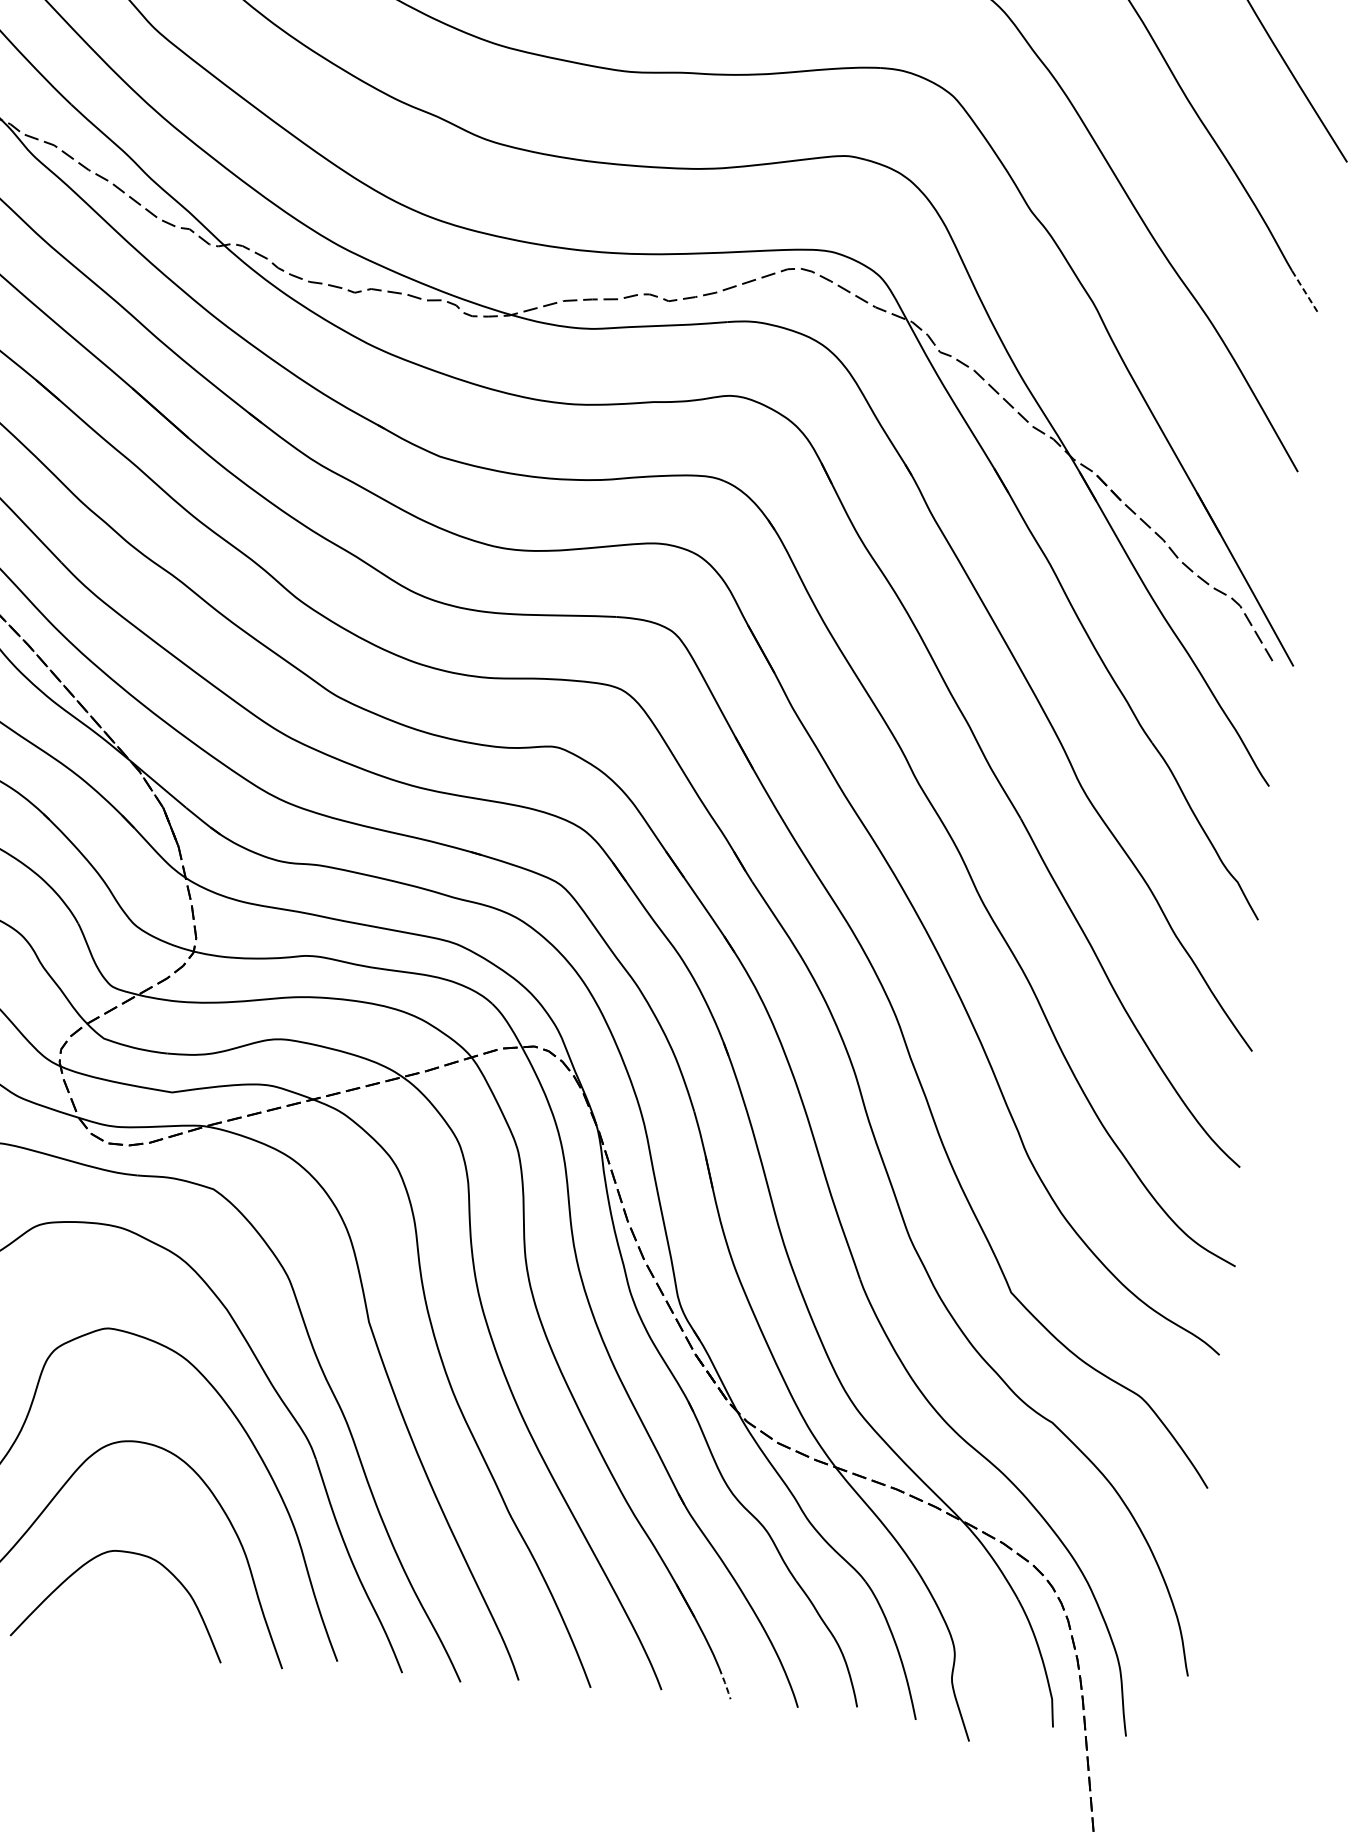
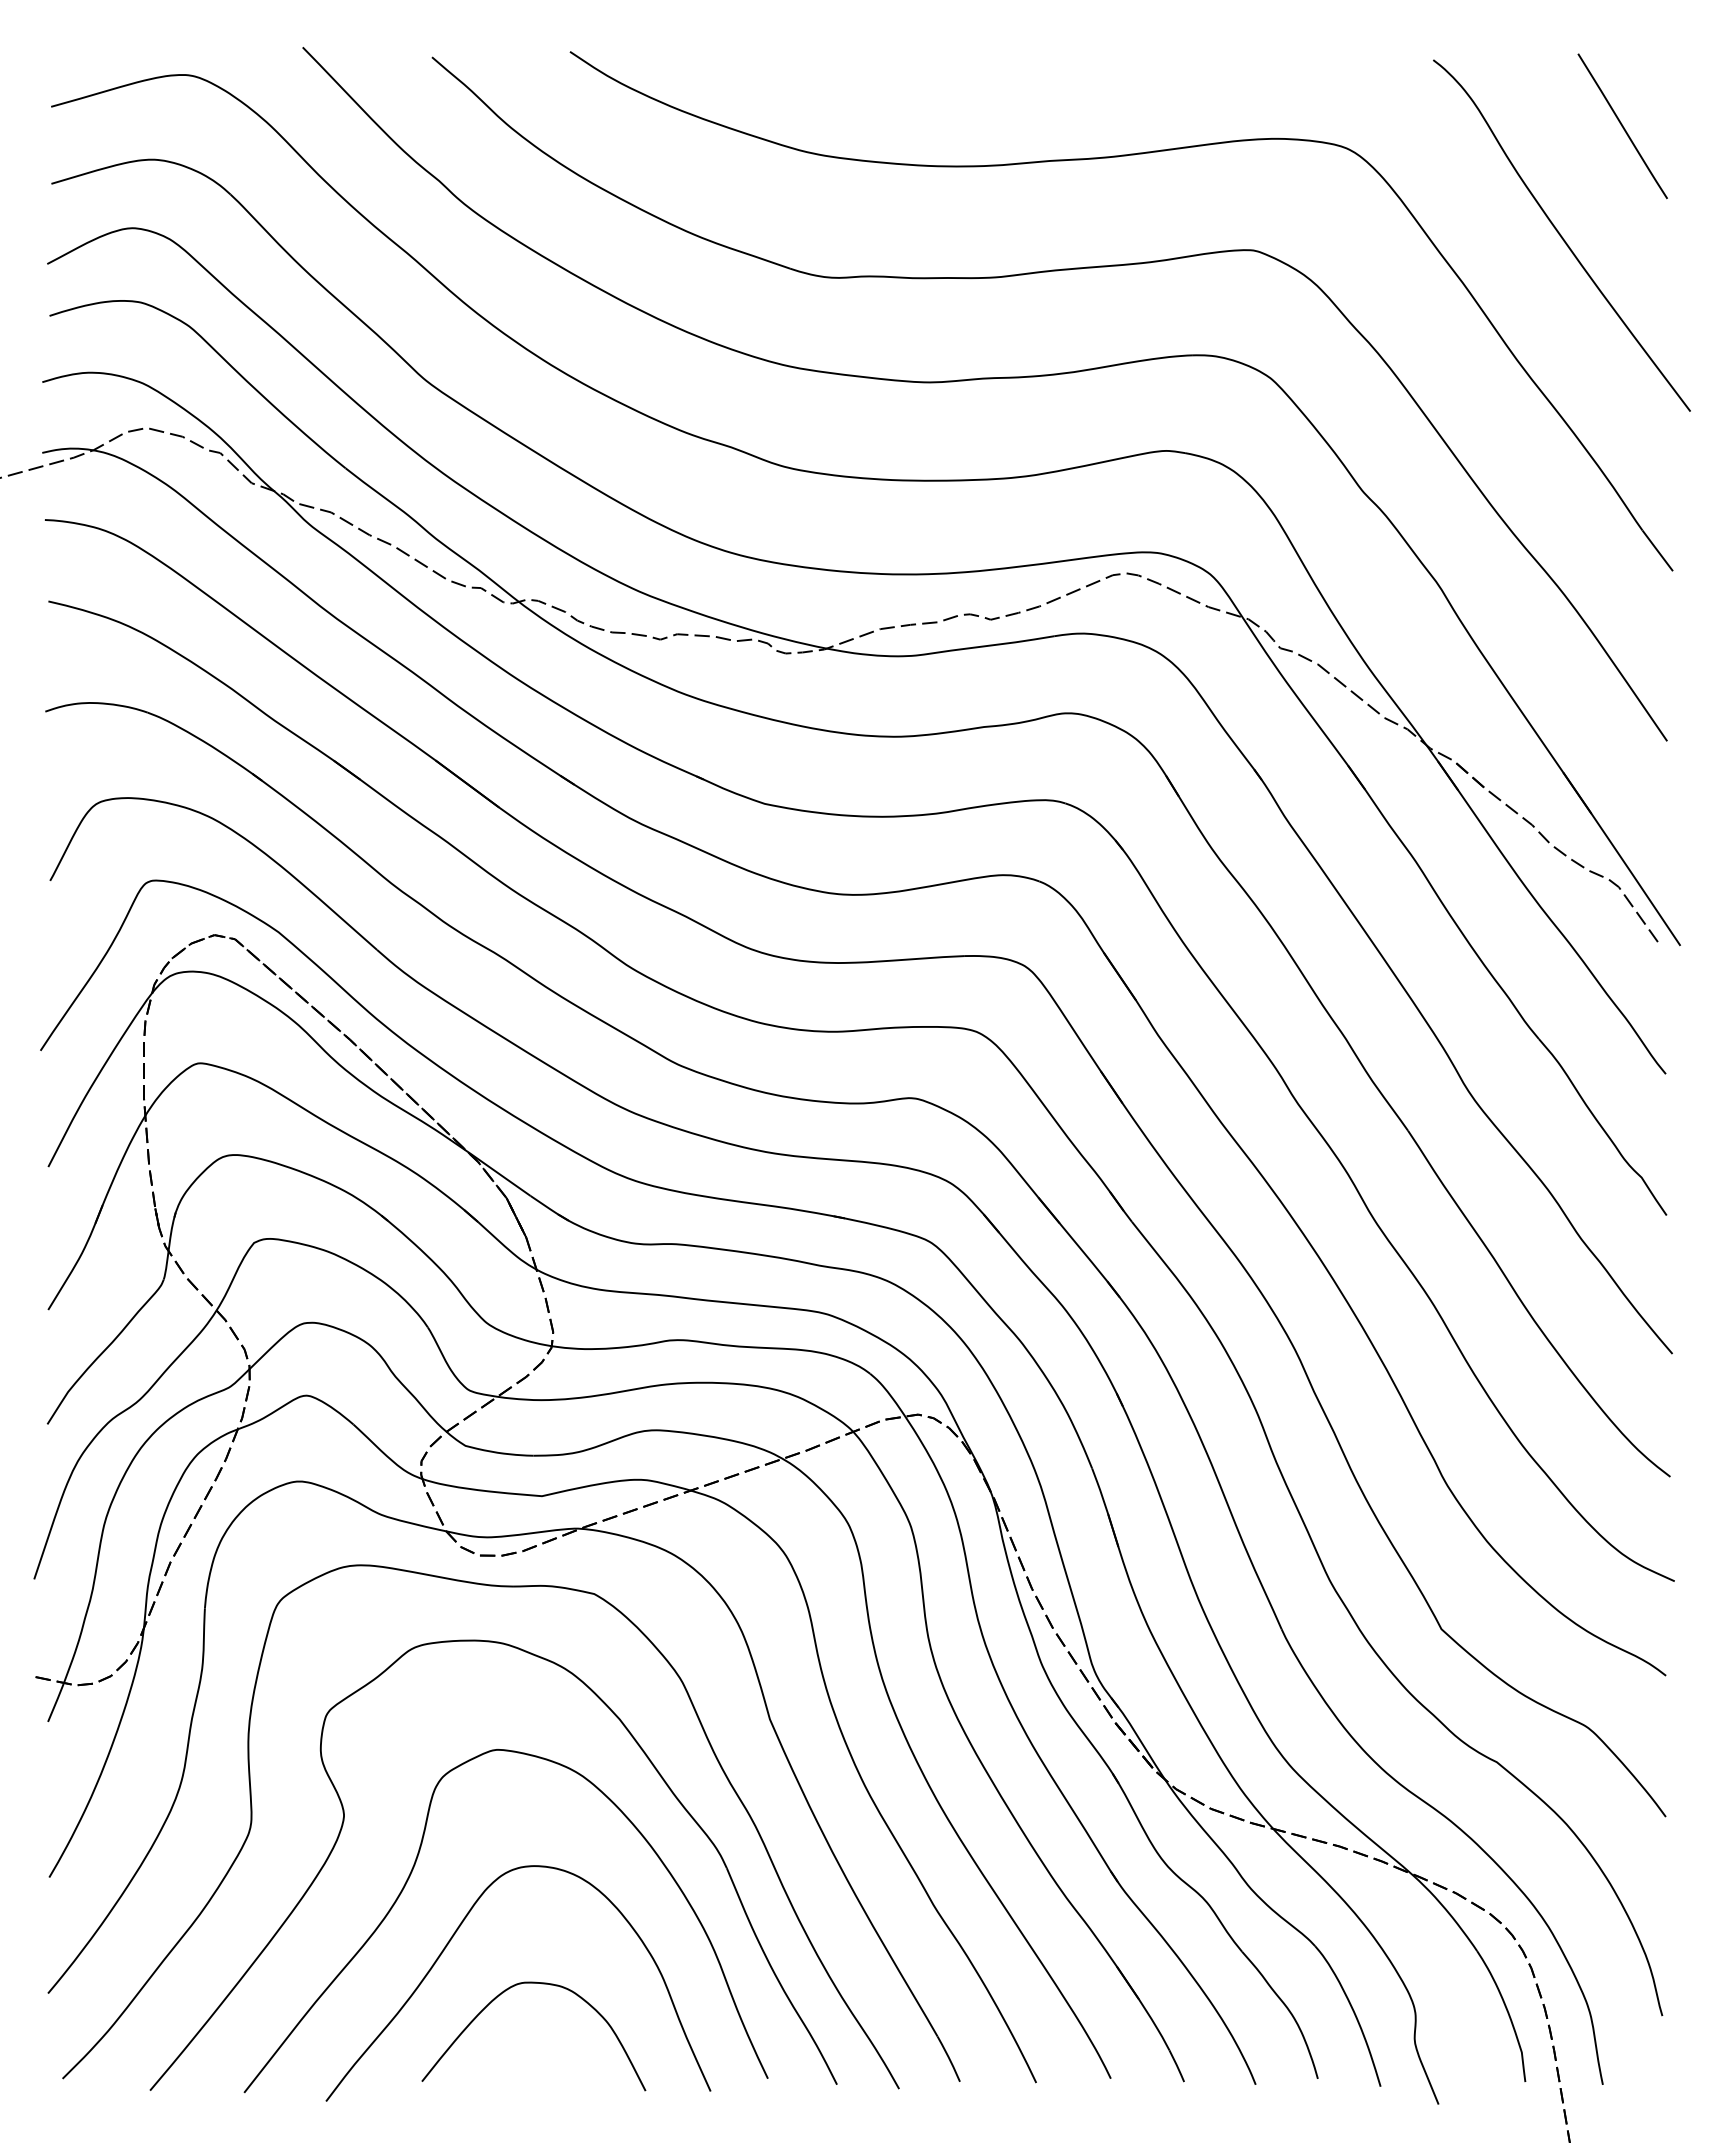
line: (1304, 290) -> (1657, 550), dashed -> solid
line: (725, 1684) -> (1177, 2066), dashed -> solid

